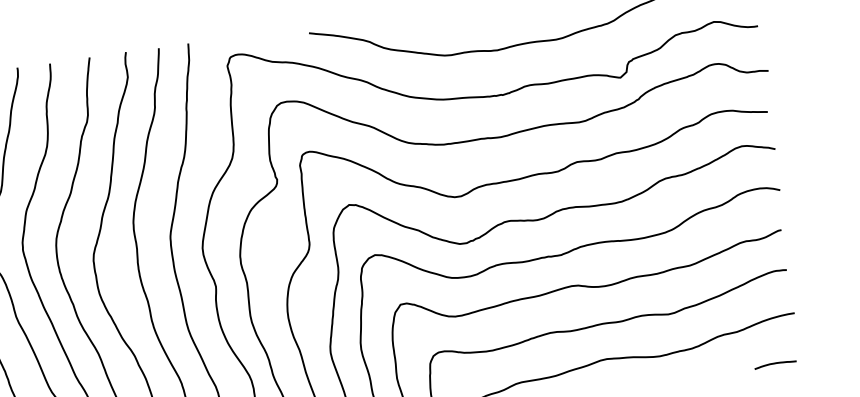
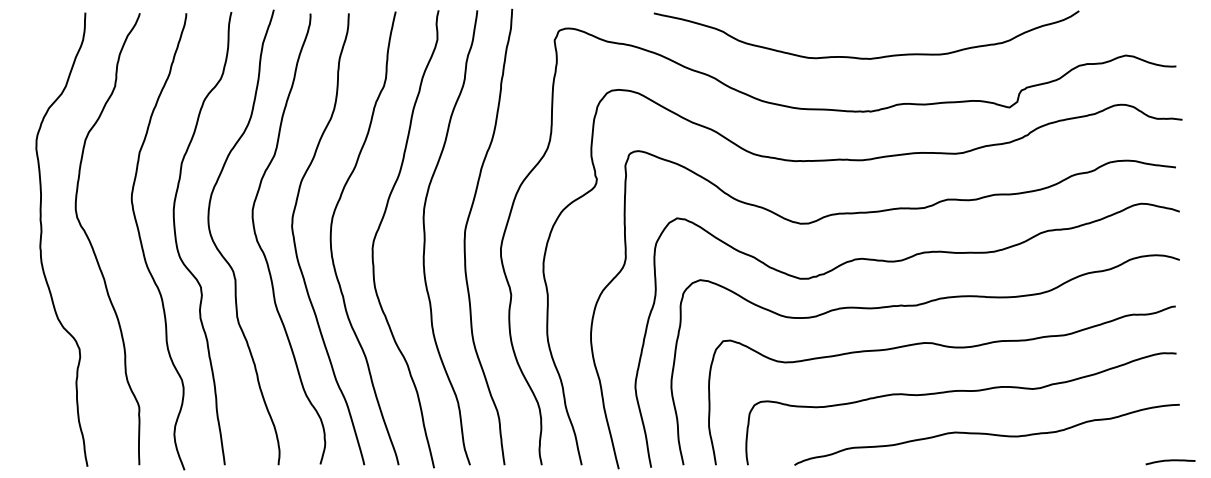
curve: (775, 364) -> (1170, 461), moved

